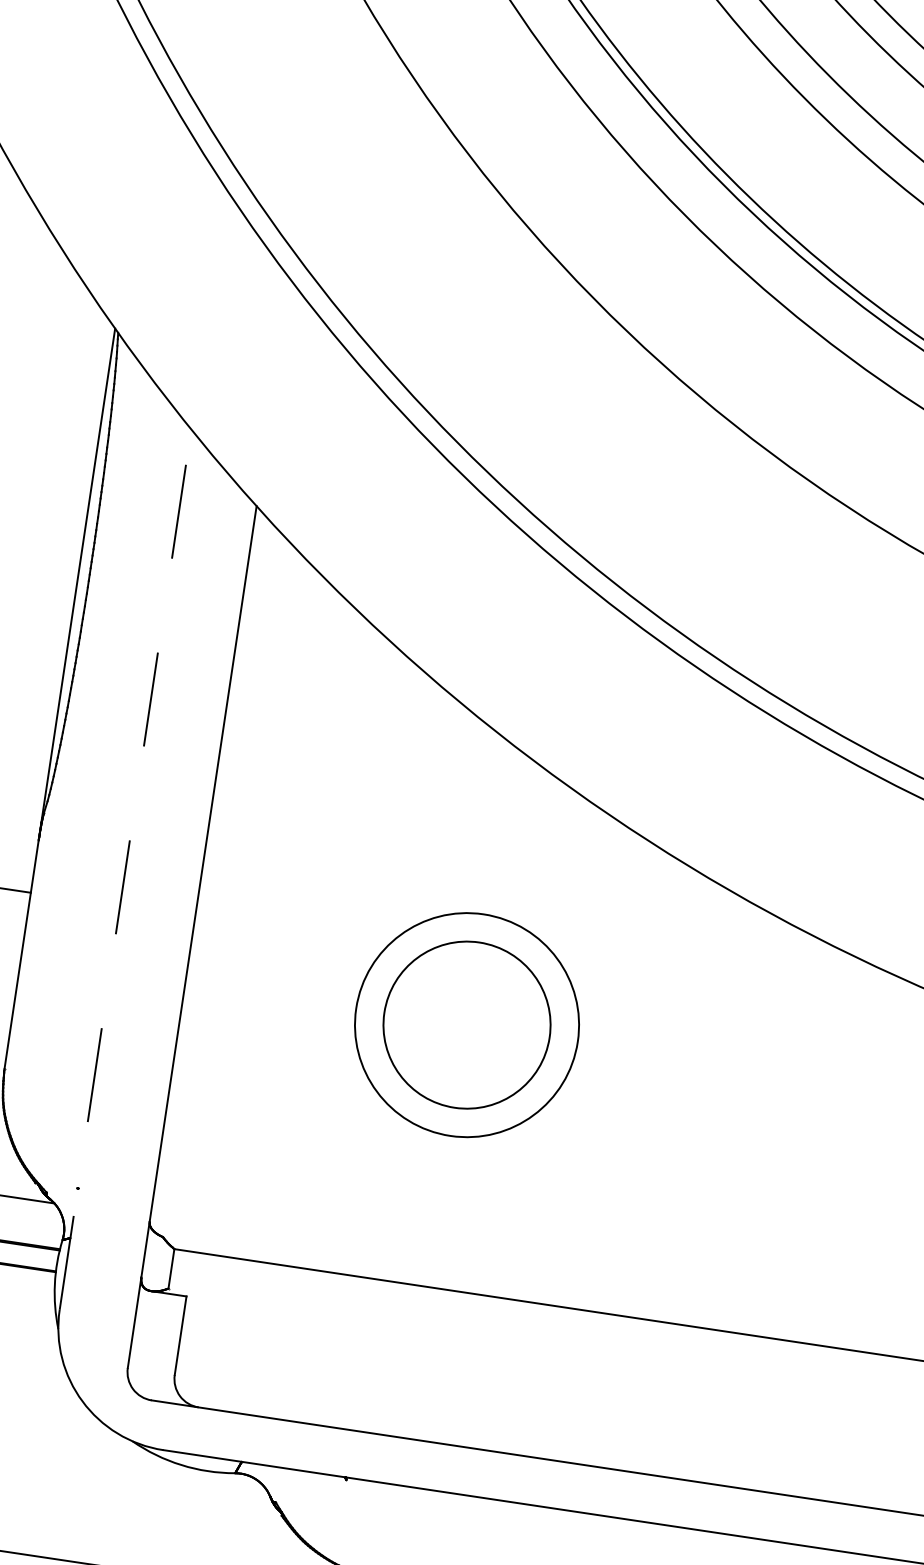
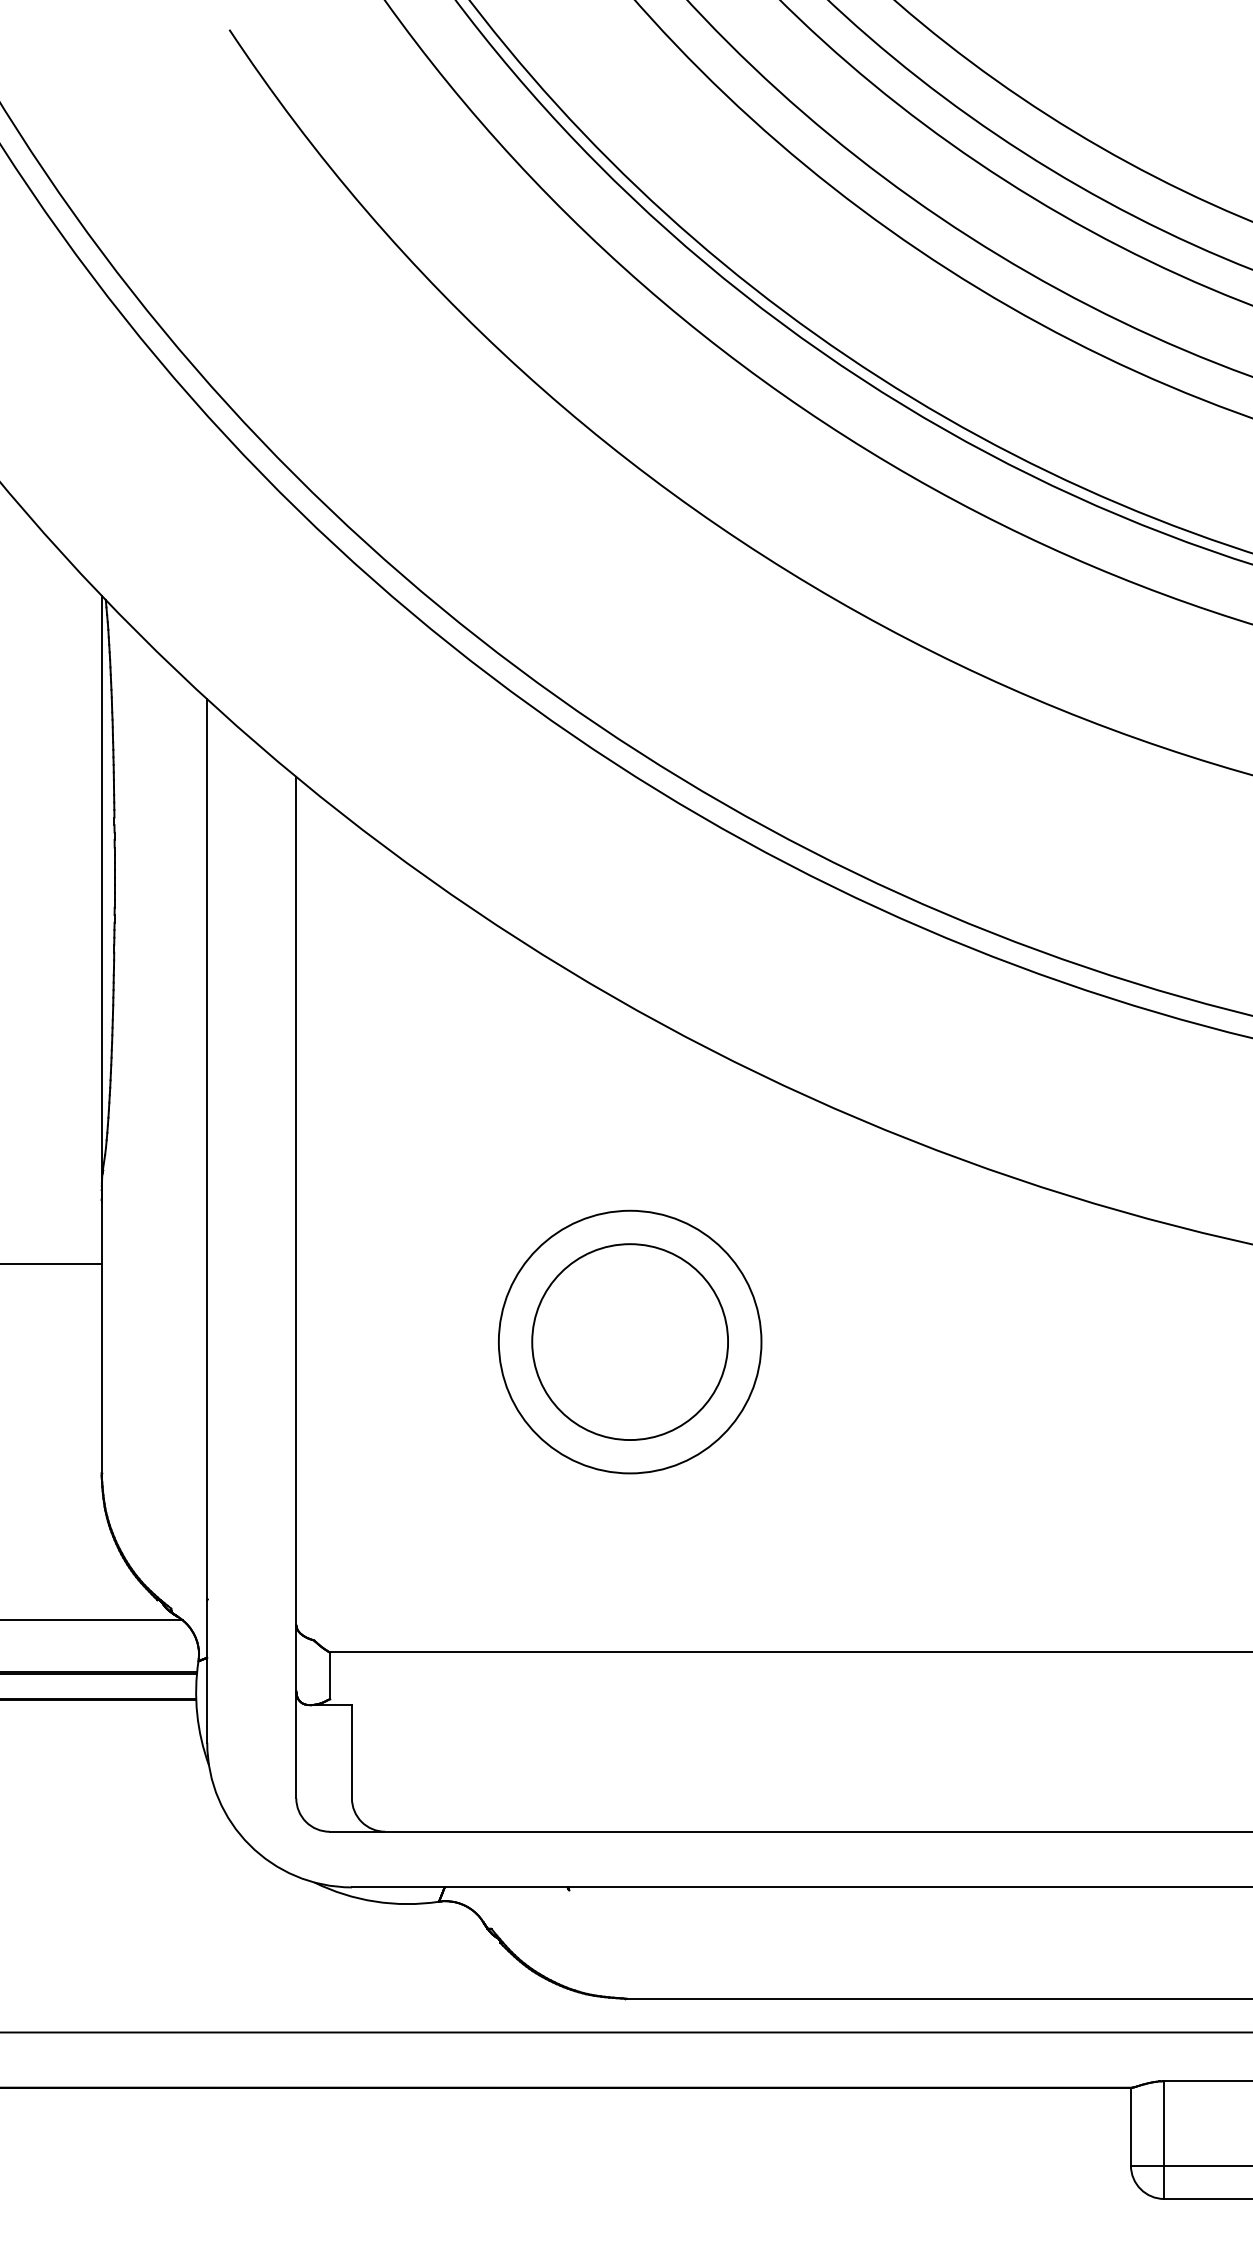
line: (125, 870) -> (207, 1221), dashed -> solid

